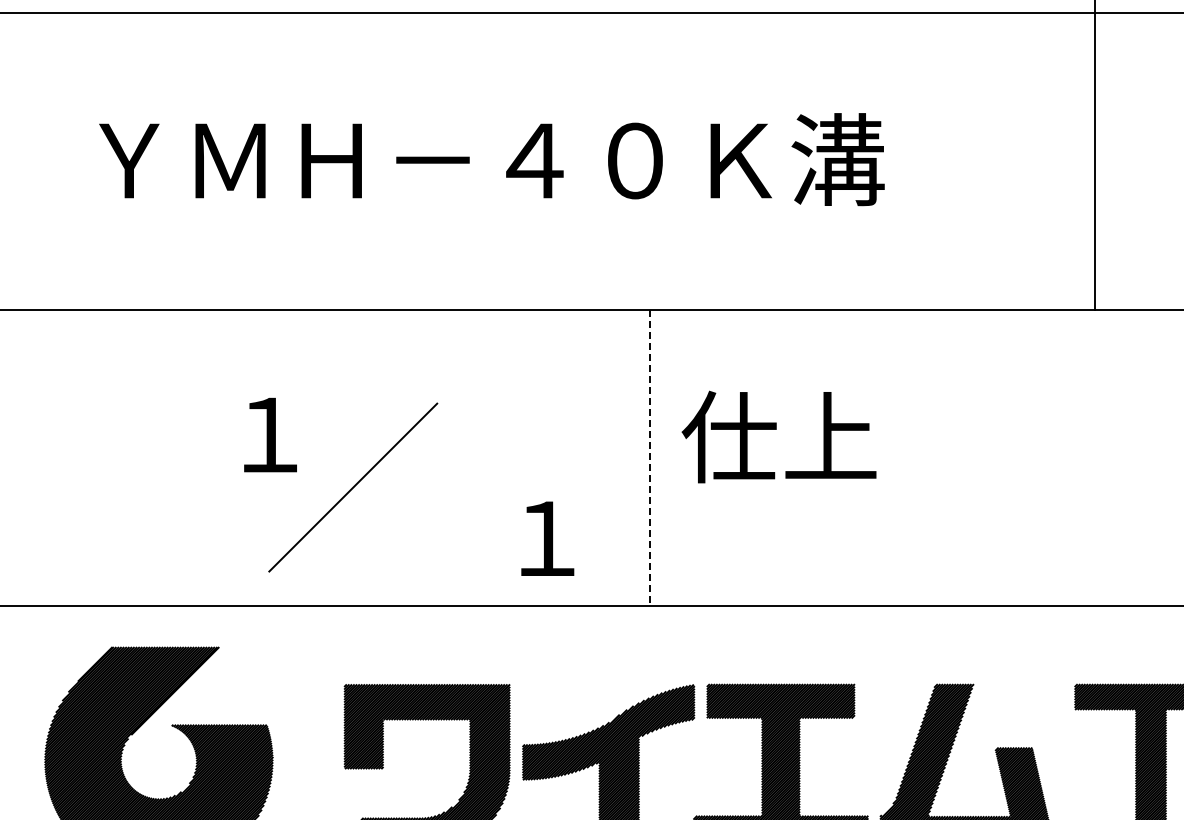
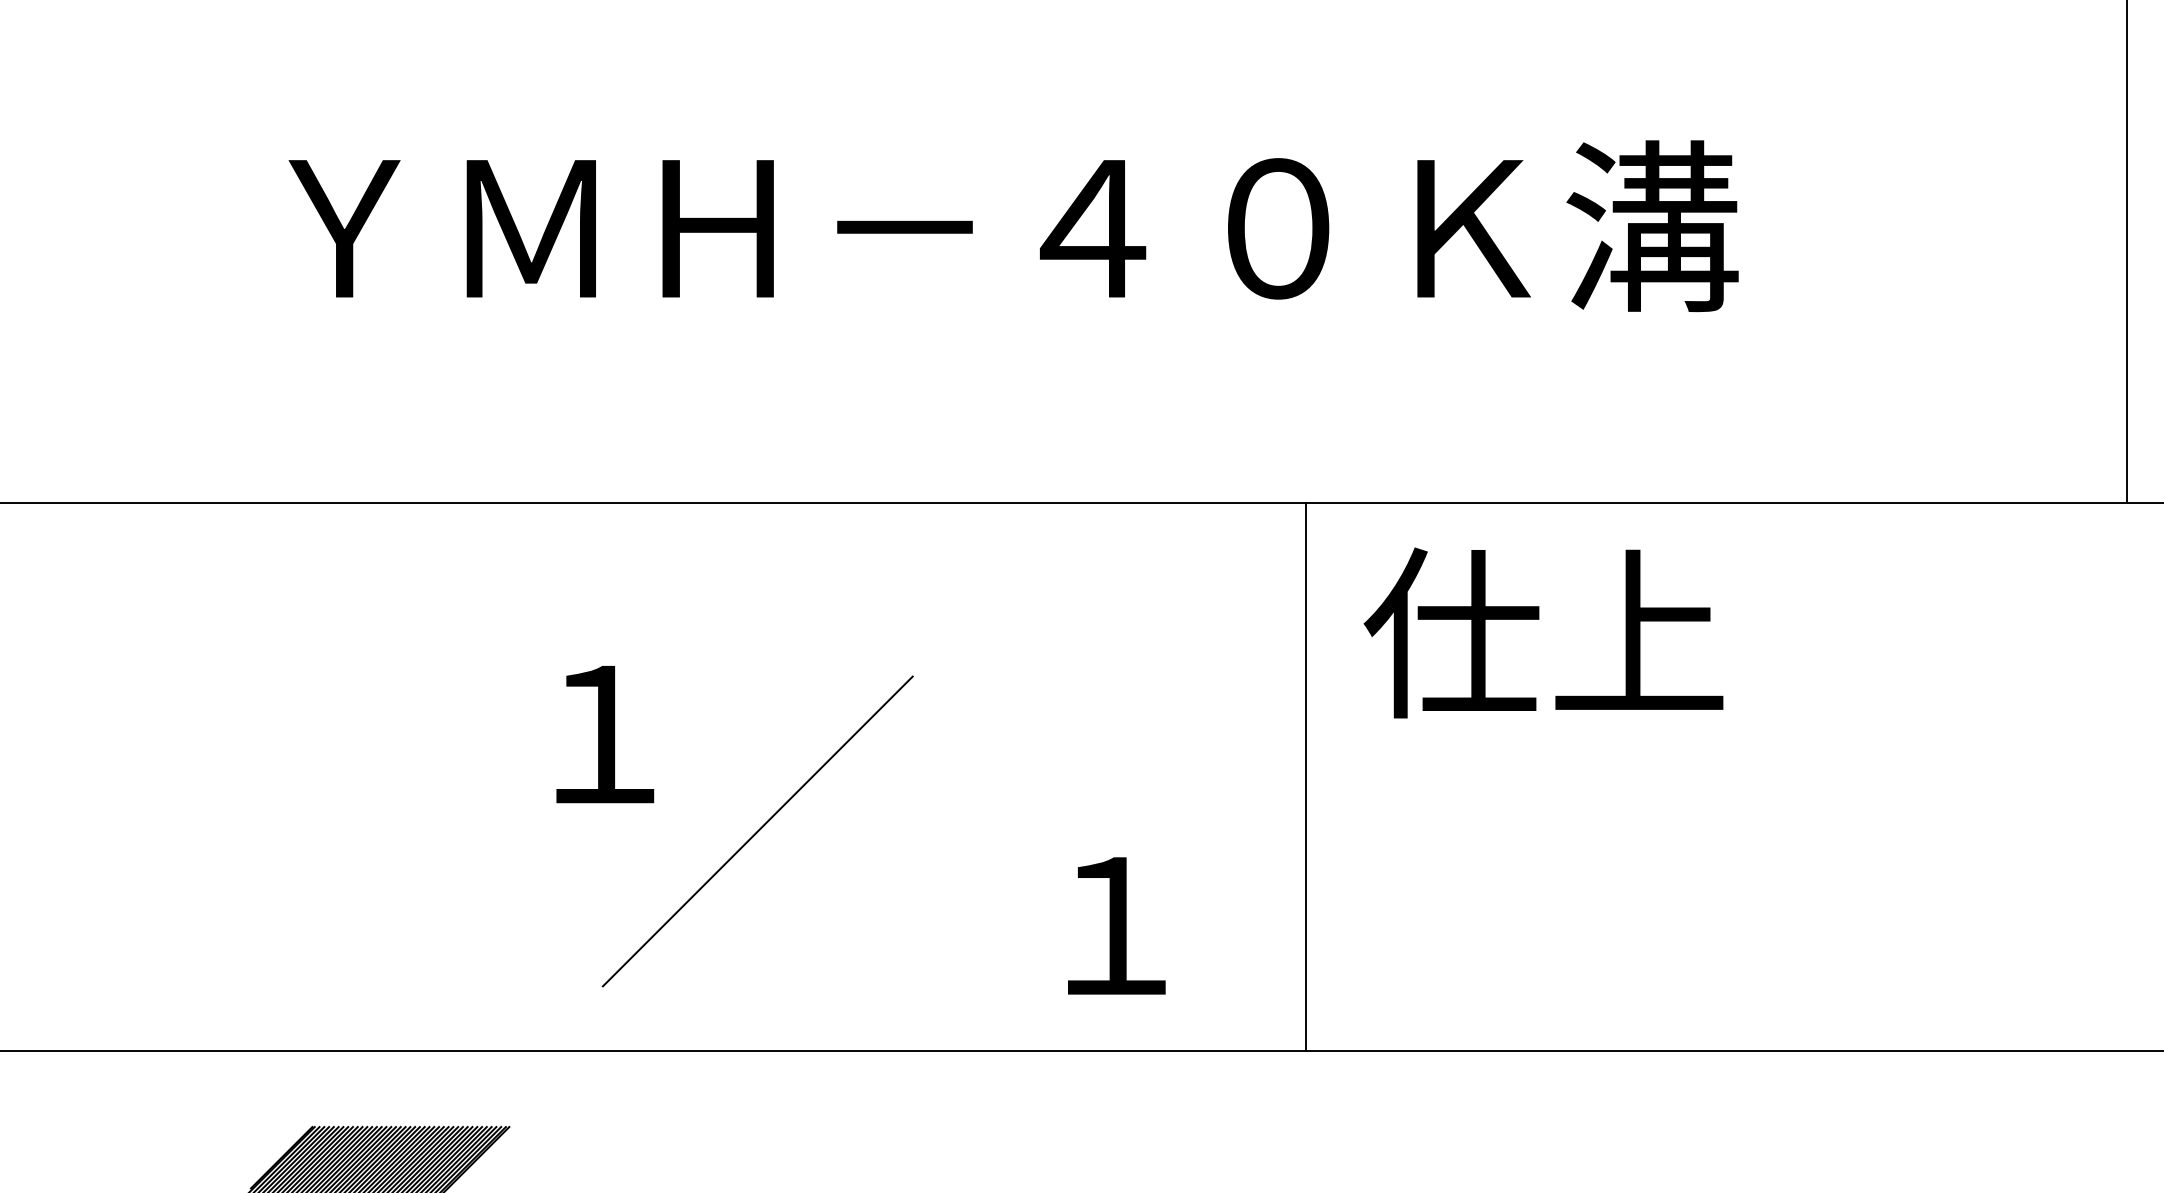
text: (778, 436) -> (1542, 631), moved
line: (650, 458) -> (1306, 777), dashed -> solid

